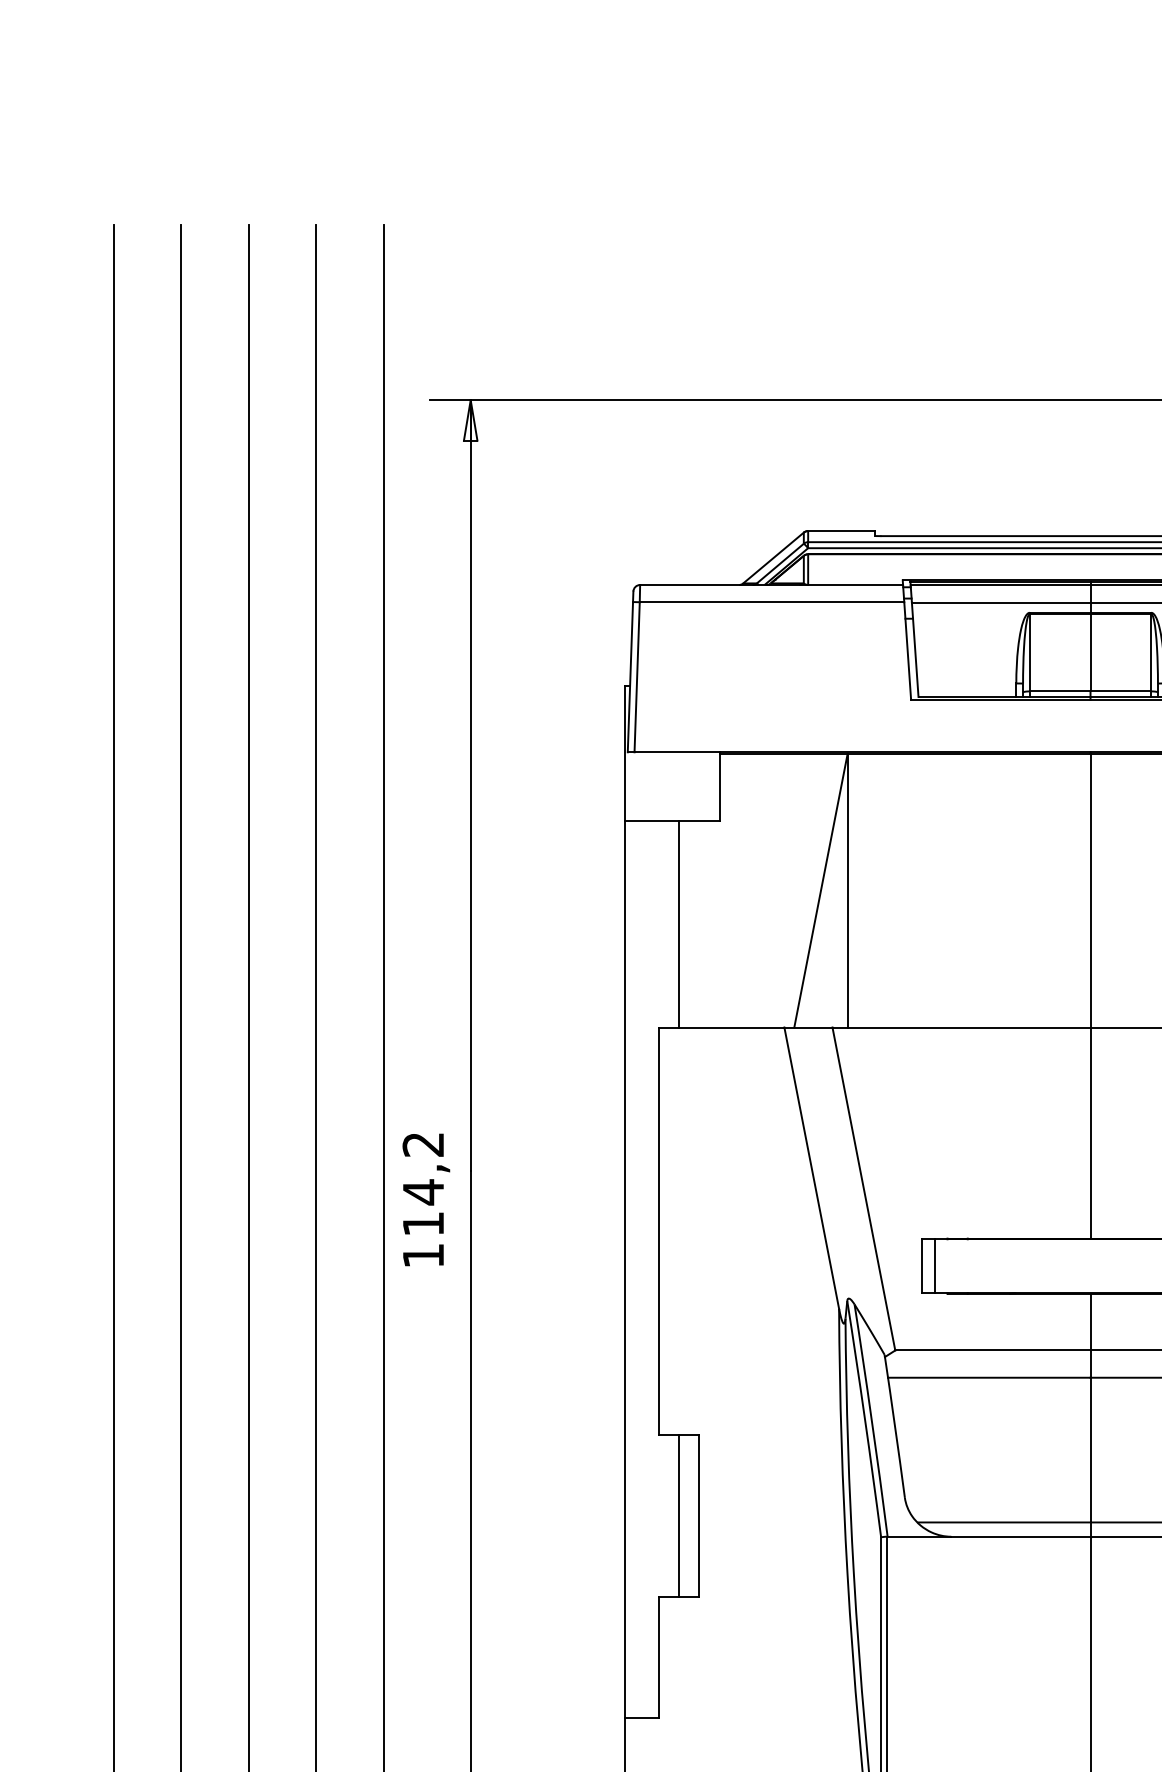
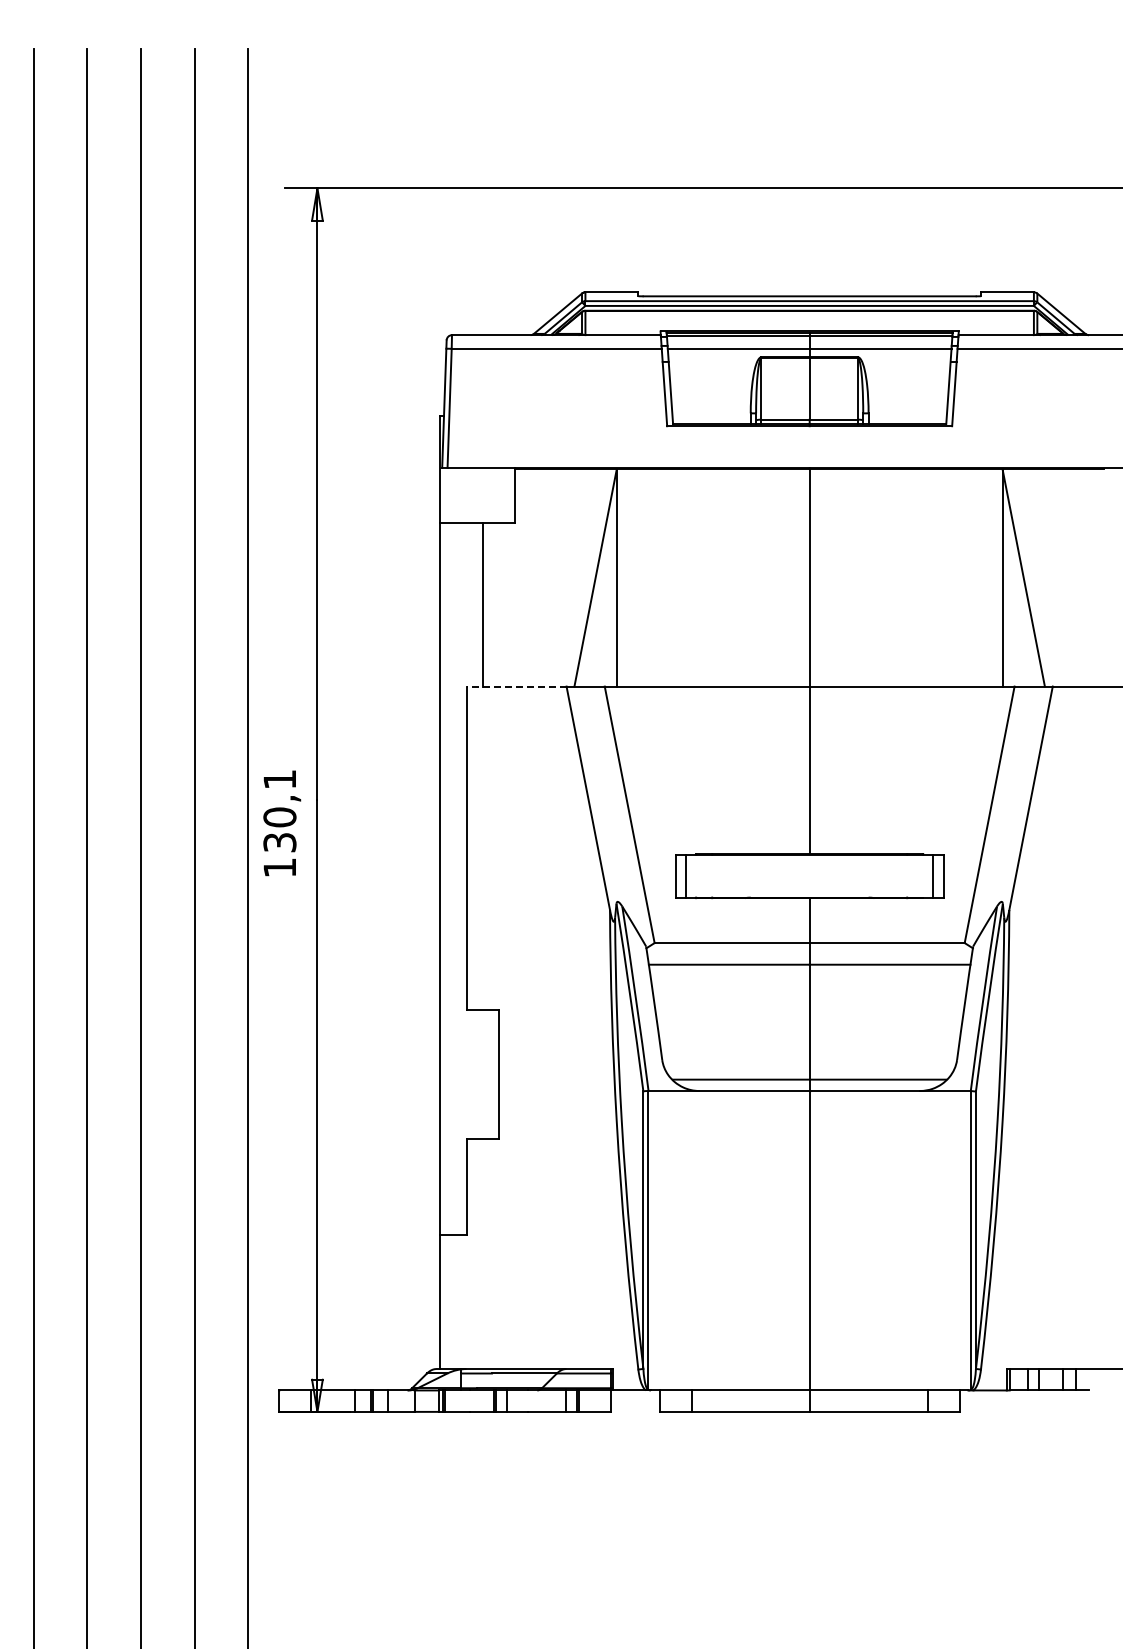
line: (721, 1027) -> (516, 686), solid -> dashed
text: (422, 1184) -> (279, 811), 114,2 -> 130,1
line: (678, 1515) -> (482, 1074), removed

